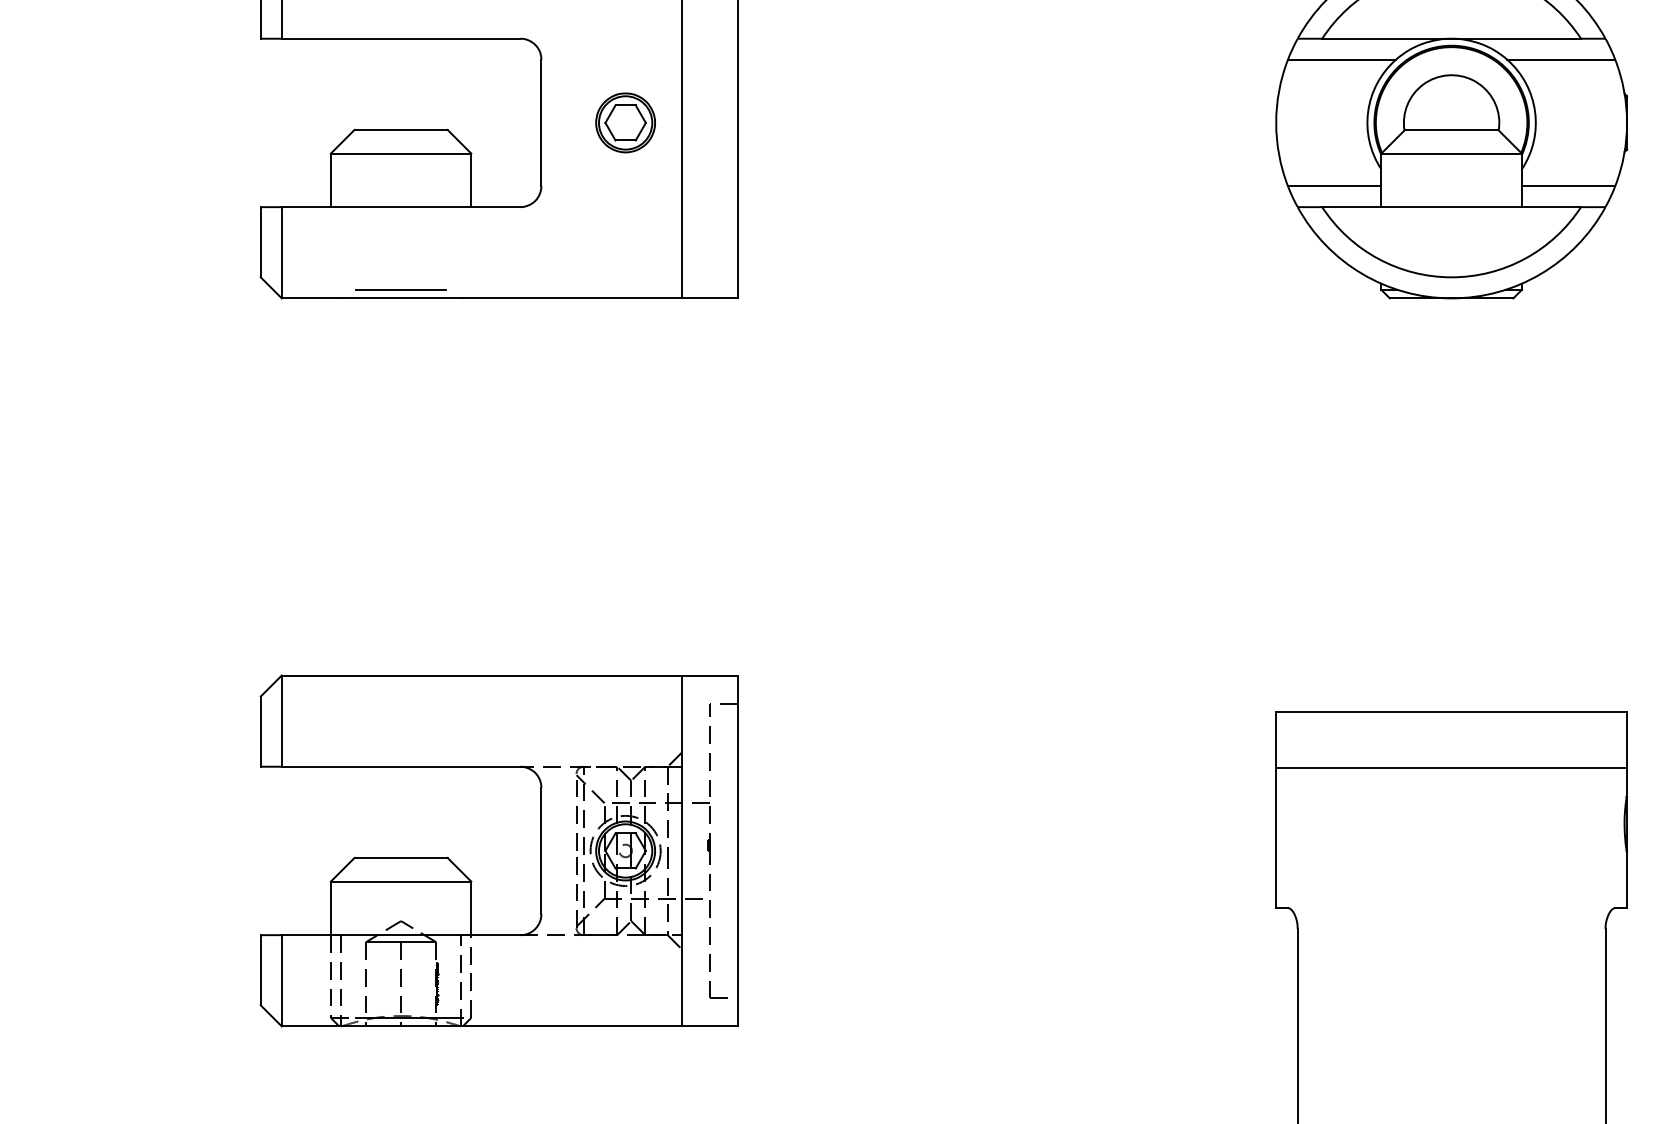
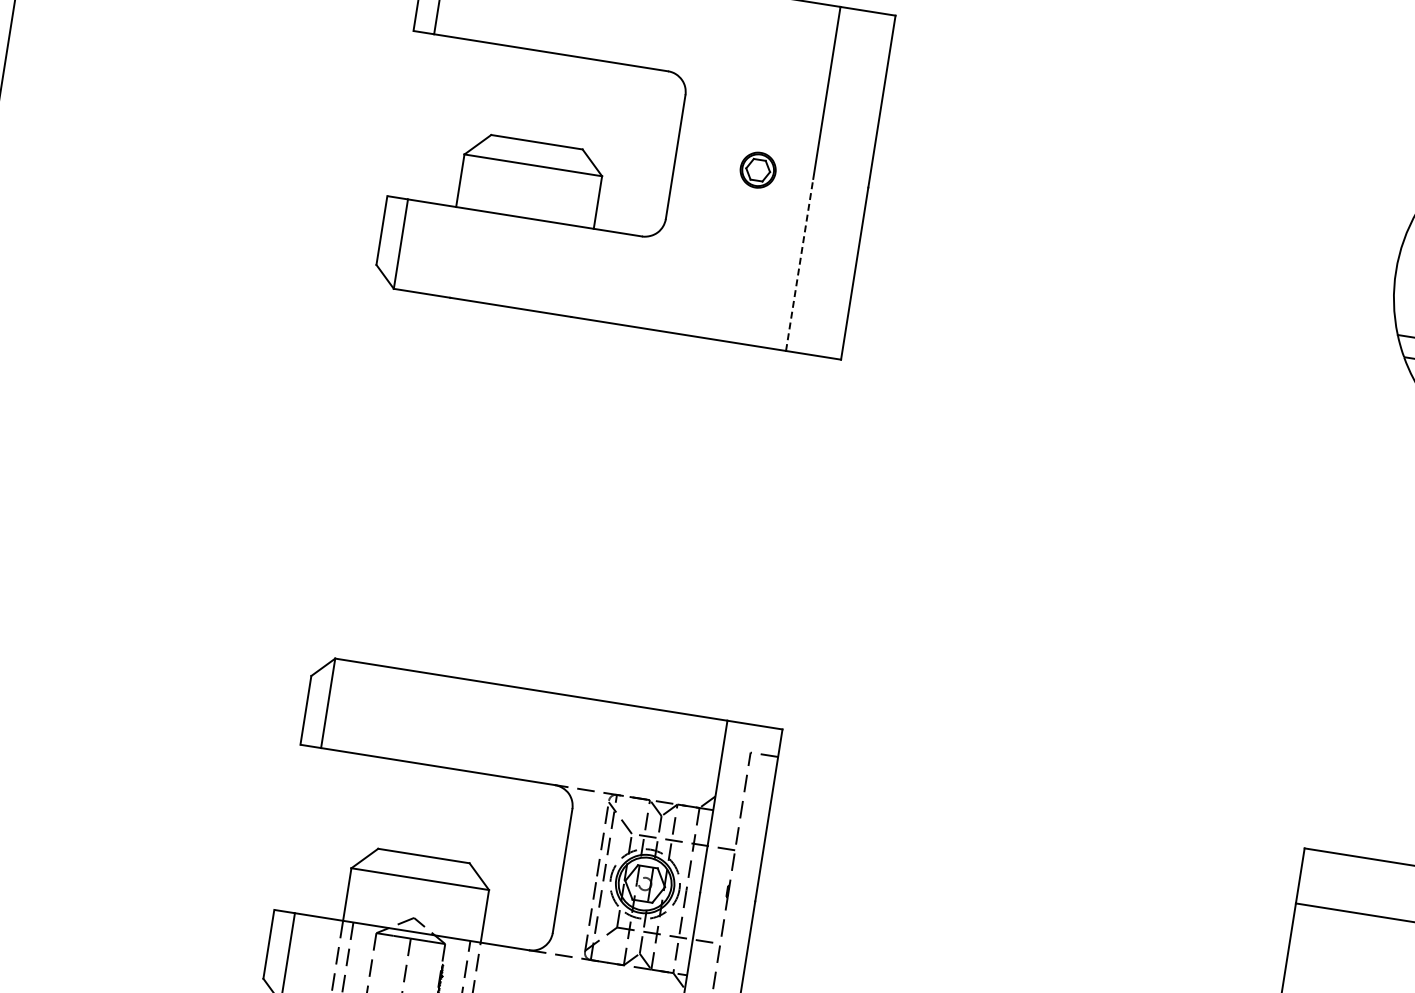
part: (625, 122) -> (758, 169), size x0.6
line: (681, 210) -> (799, 264), solid -> dashed
line: (400, 289) -> (511, 298), removed

